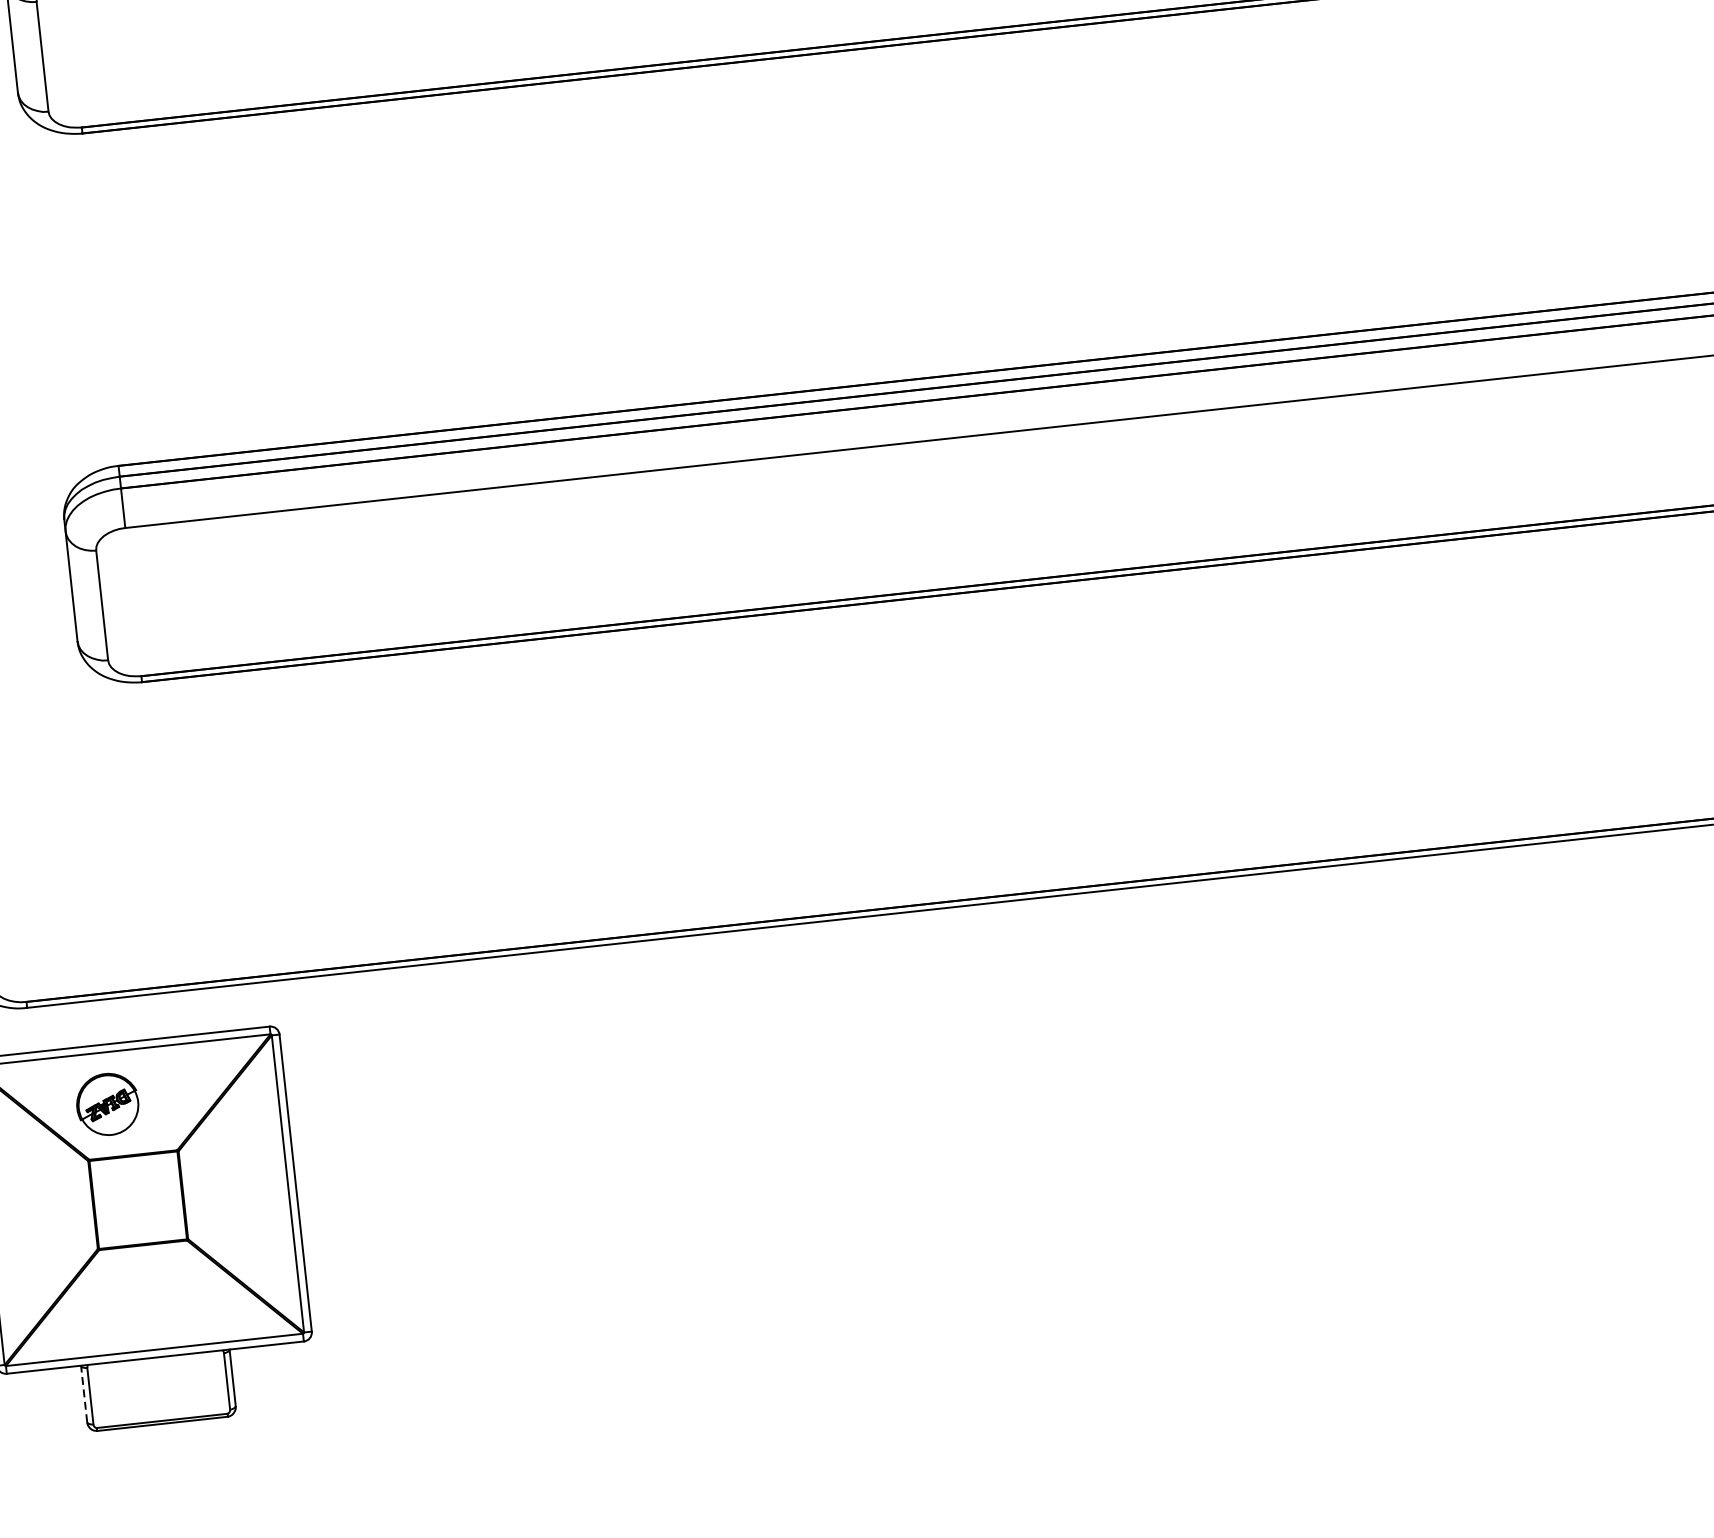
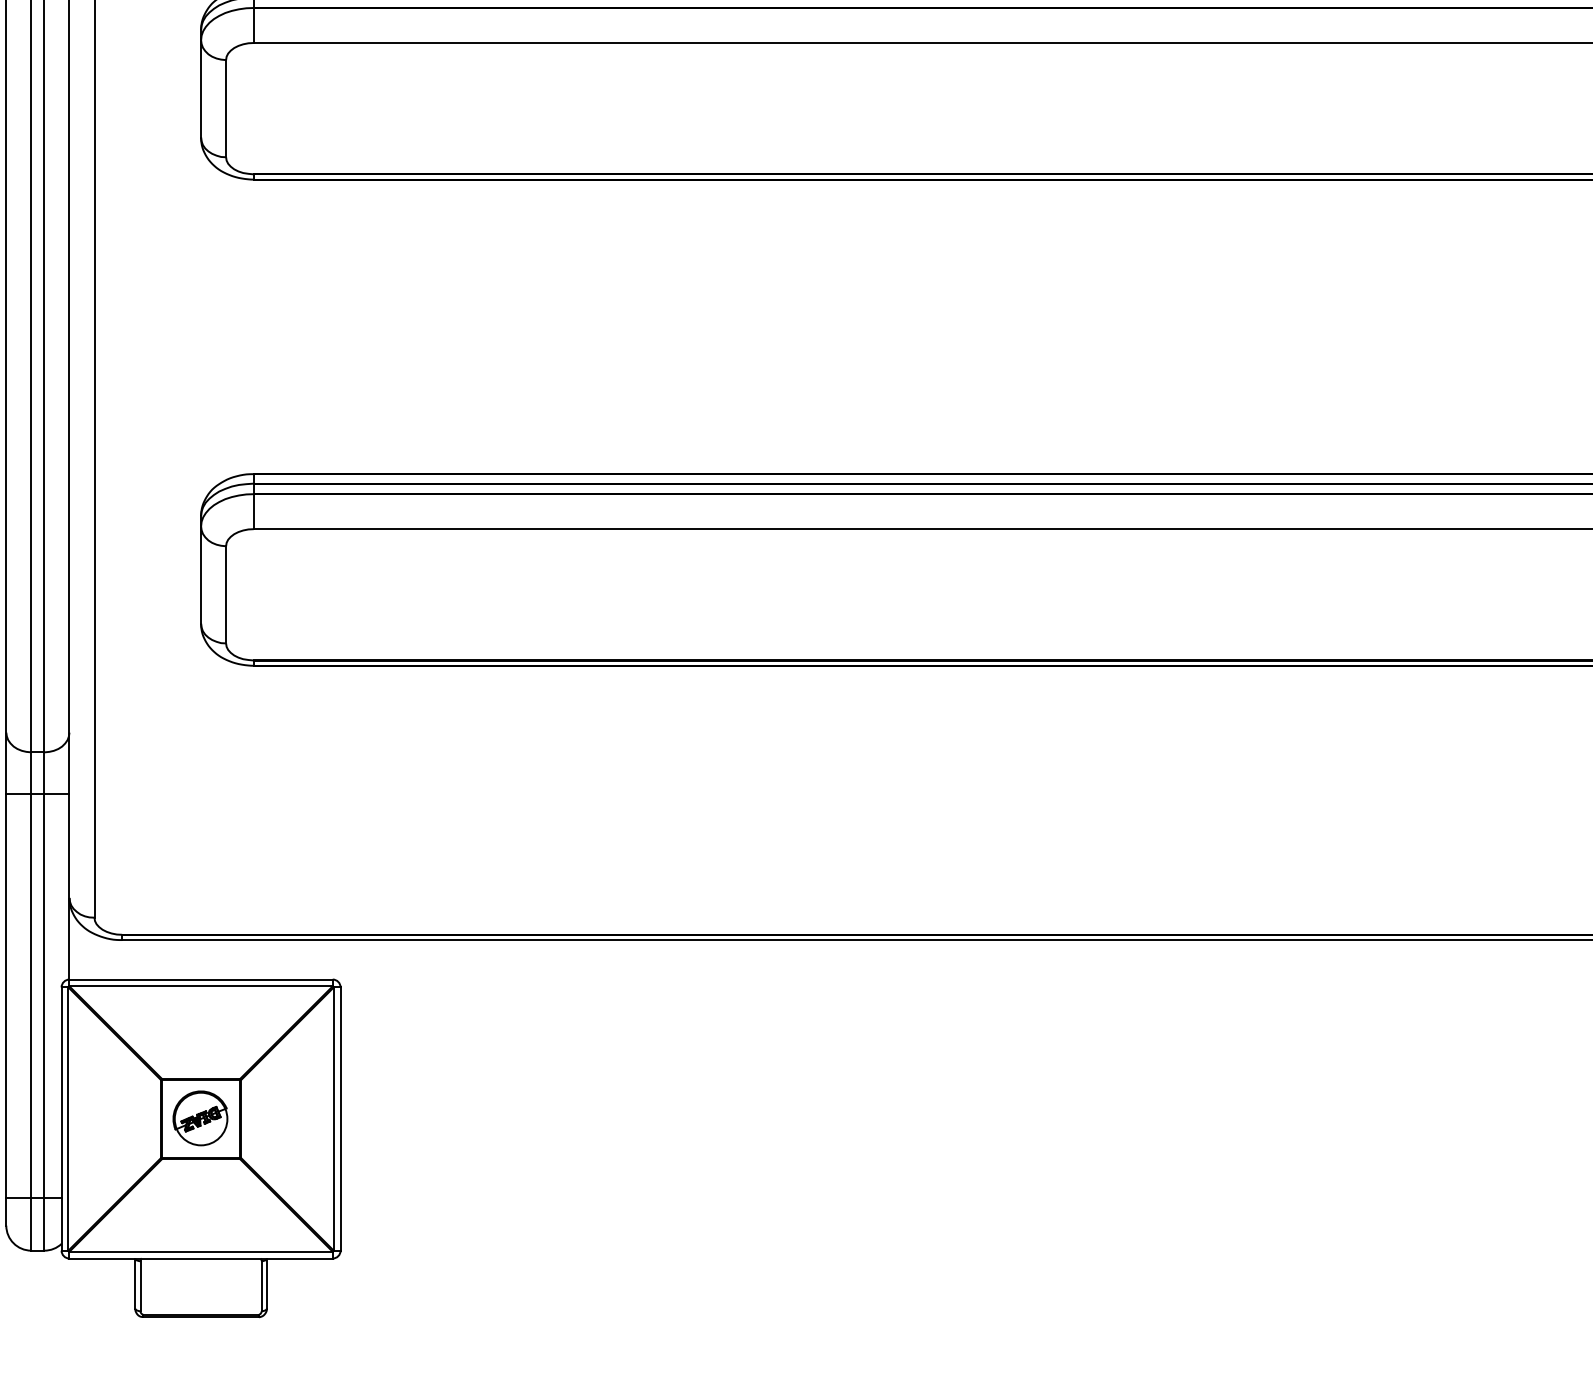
part: (107, 1104) -> (200, 1118), moved
line: (84, 1393) -> (135, 1283), dashed -> solid

